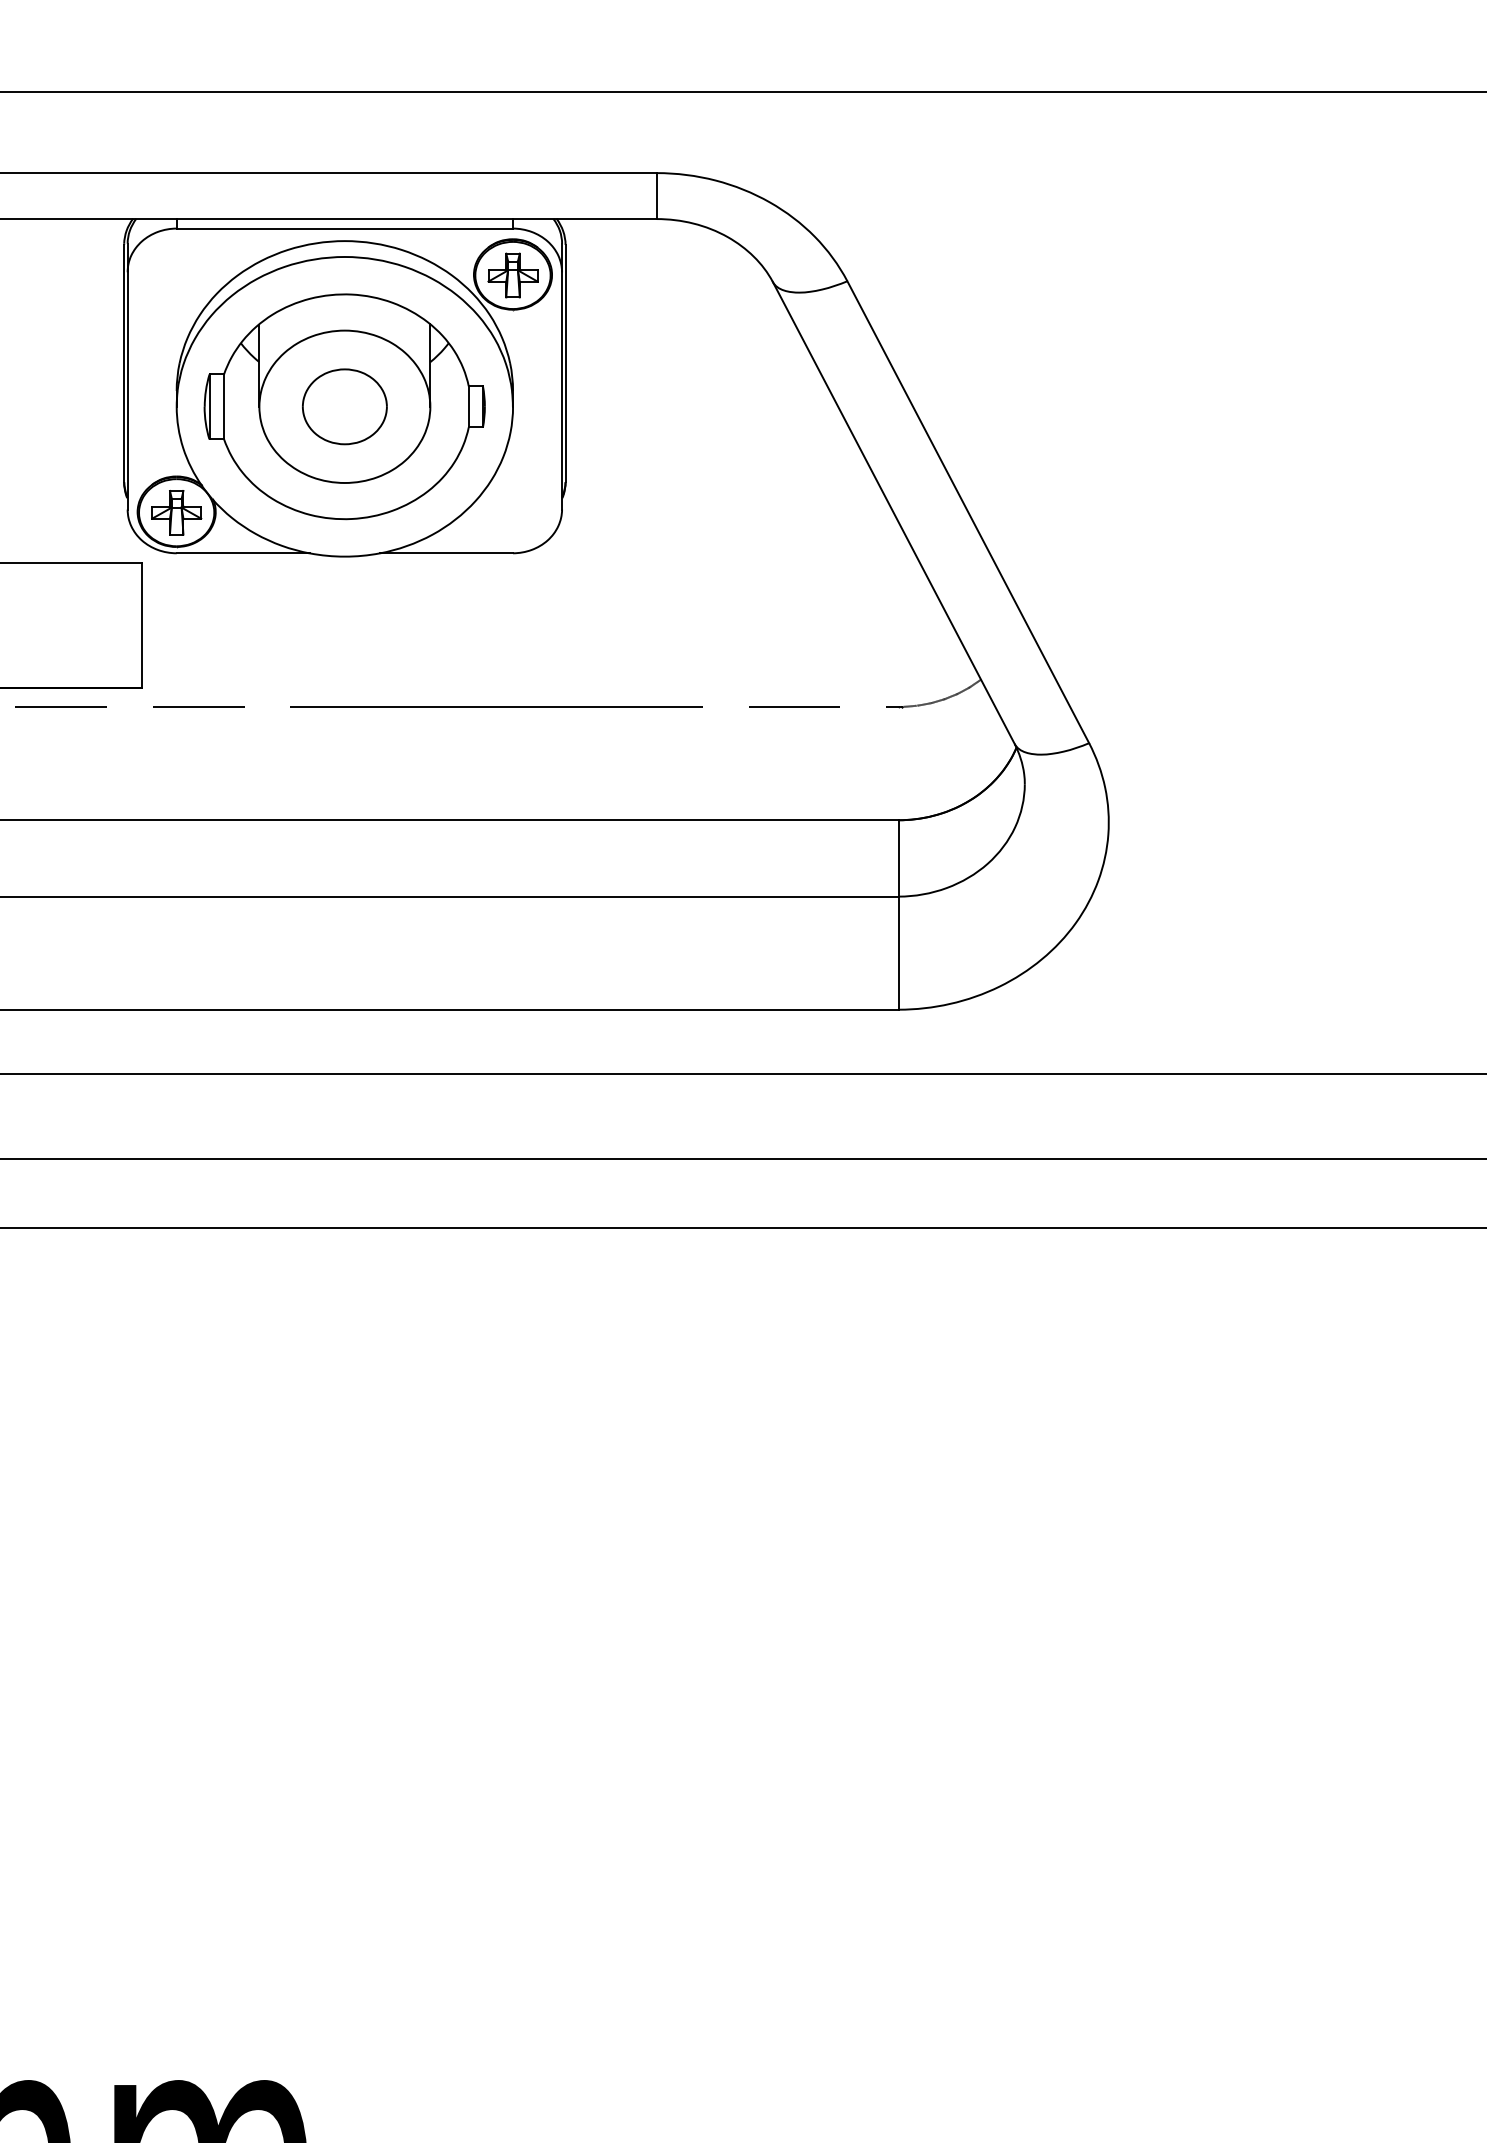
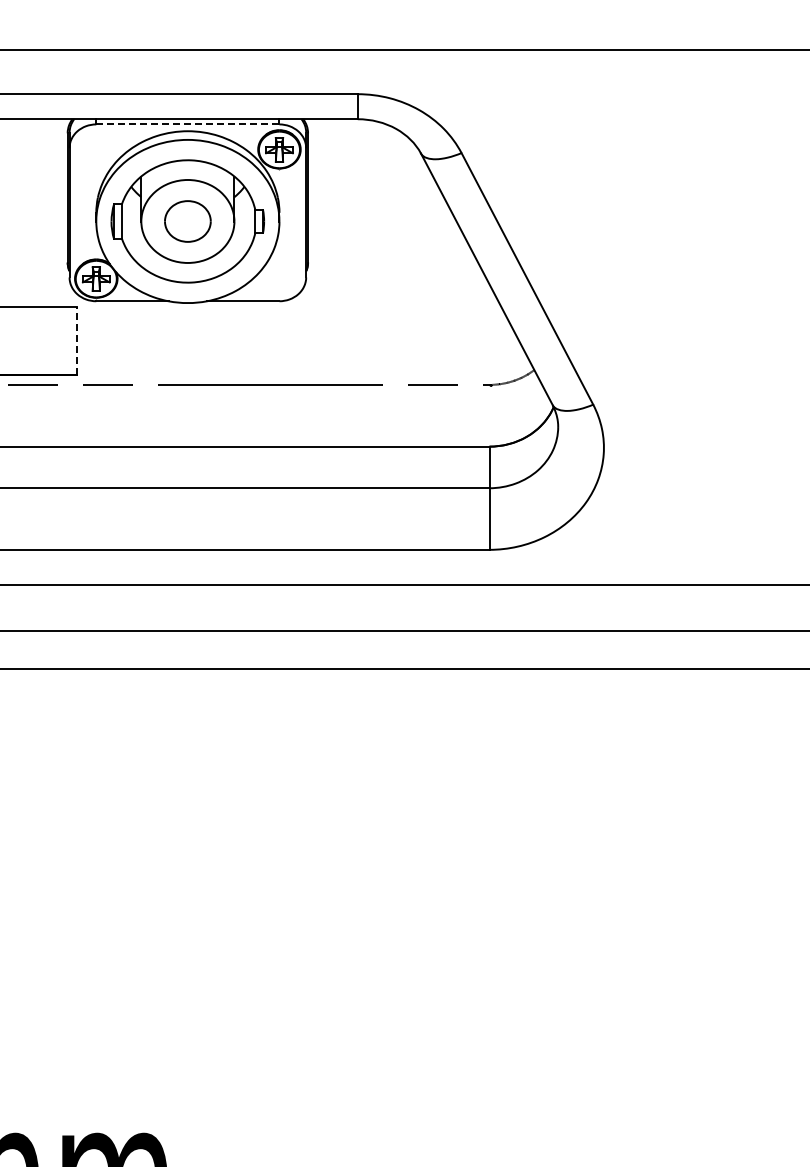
line: (344, 228) -> (187, 124), solid -> dashed
line: (142, 625) -> (77, 340), solid -> dashed

